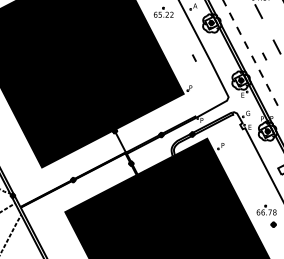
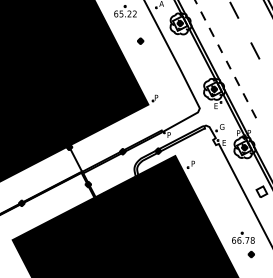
part: (176, 38) -> (140, 41), added
line: (264, 56) -> (240, 61), removed
line: (194, 57) -> (160, 62), removed

